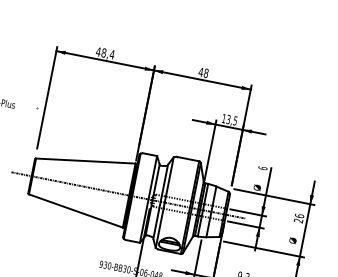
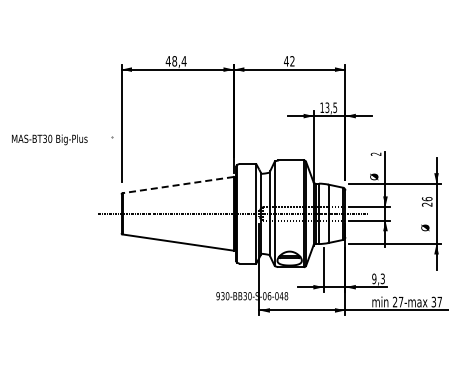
text: (206, 73) -> (292, 61), 48 -> 42
line: (85, 161) -> (177, 185), solid -> dashed
text: (262, 167) -> (375, 153), 6 -> 2

